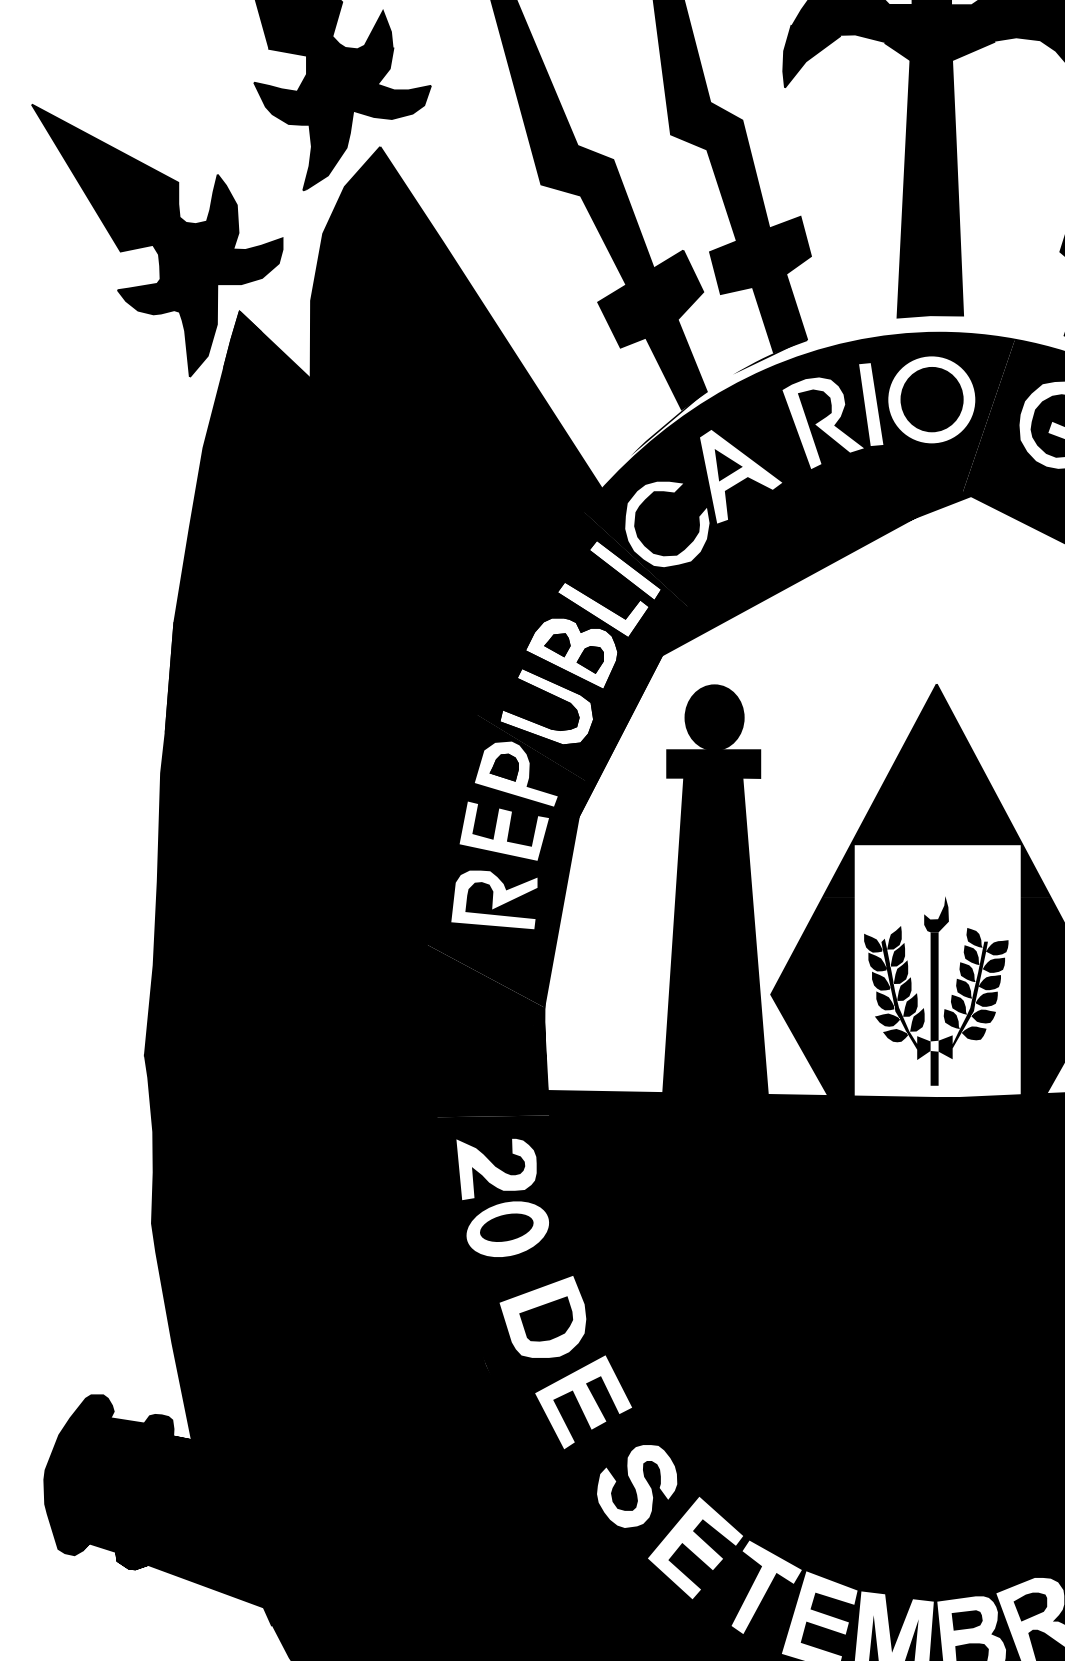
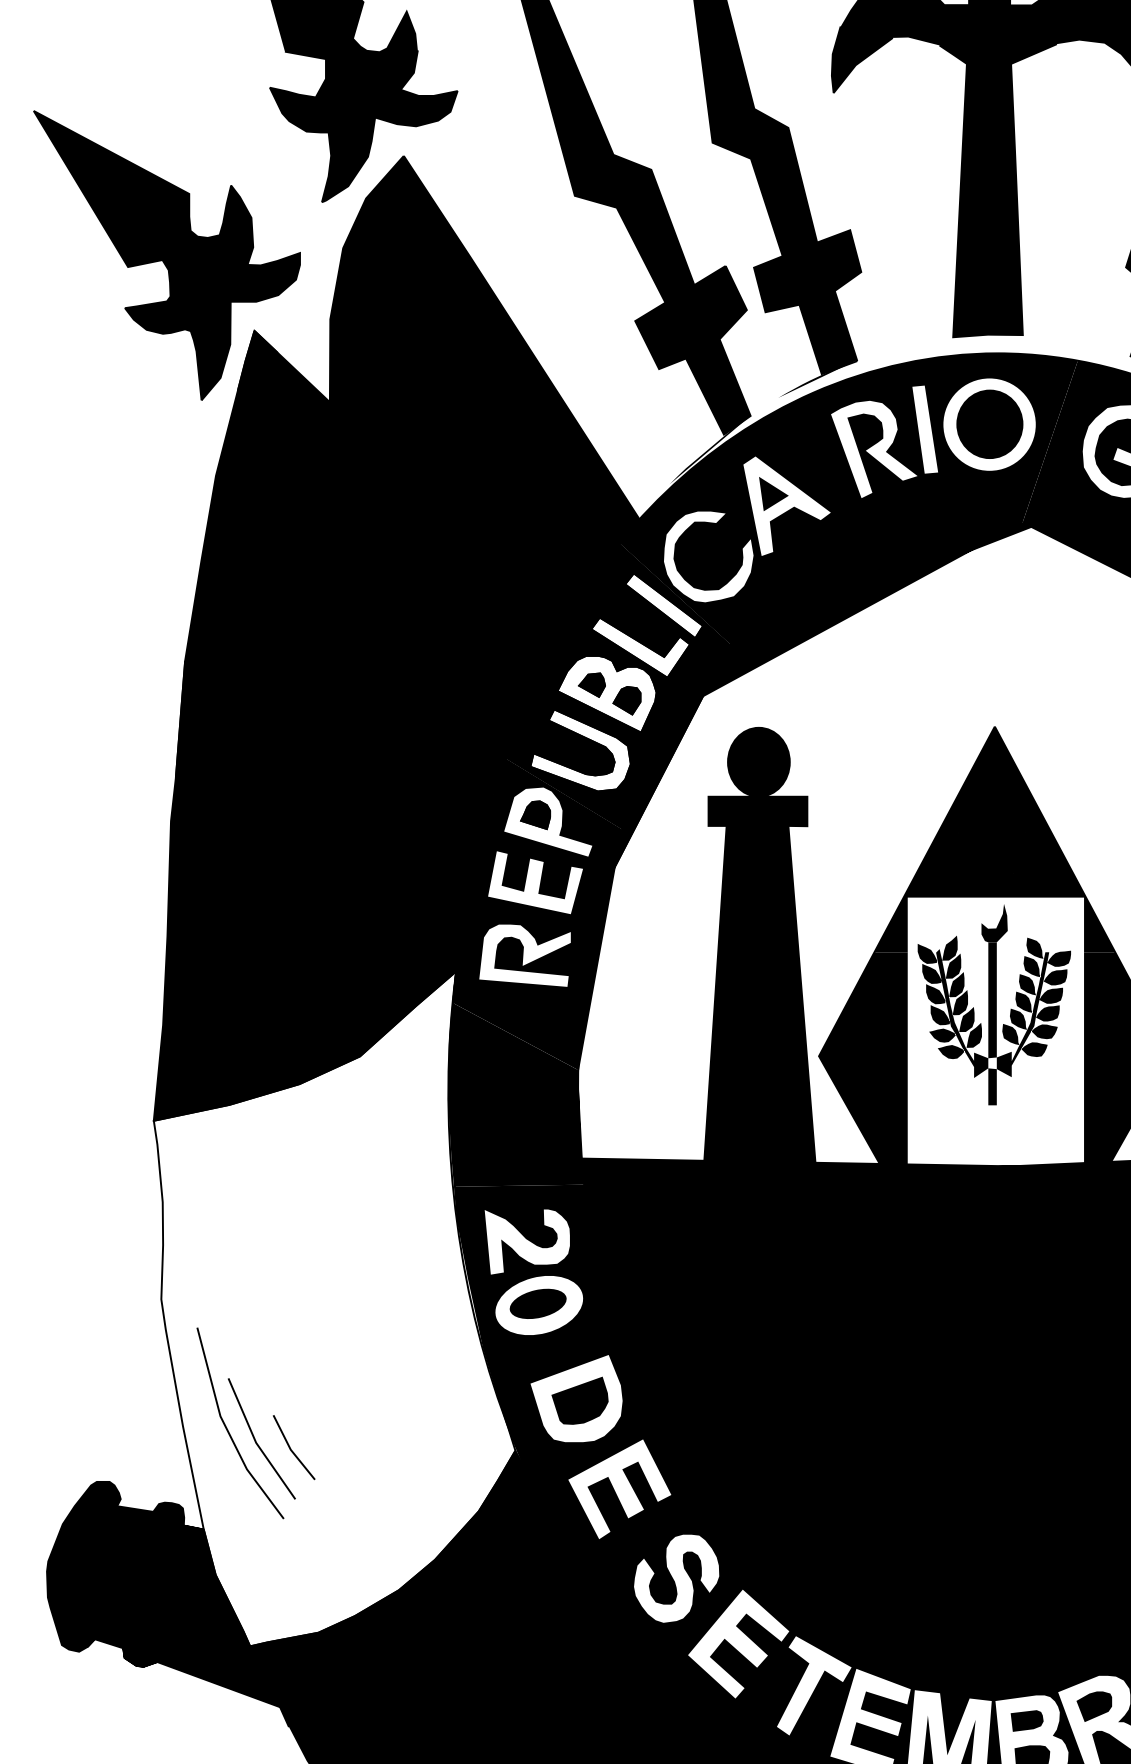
part: (936, 990) -> (994, 1004), moved
fill: (314, 1232) -> (333, 1308), removed

